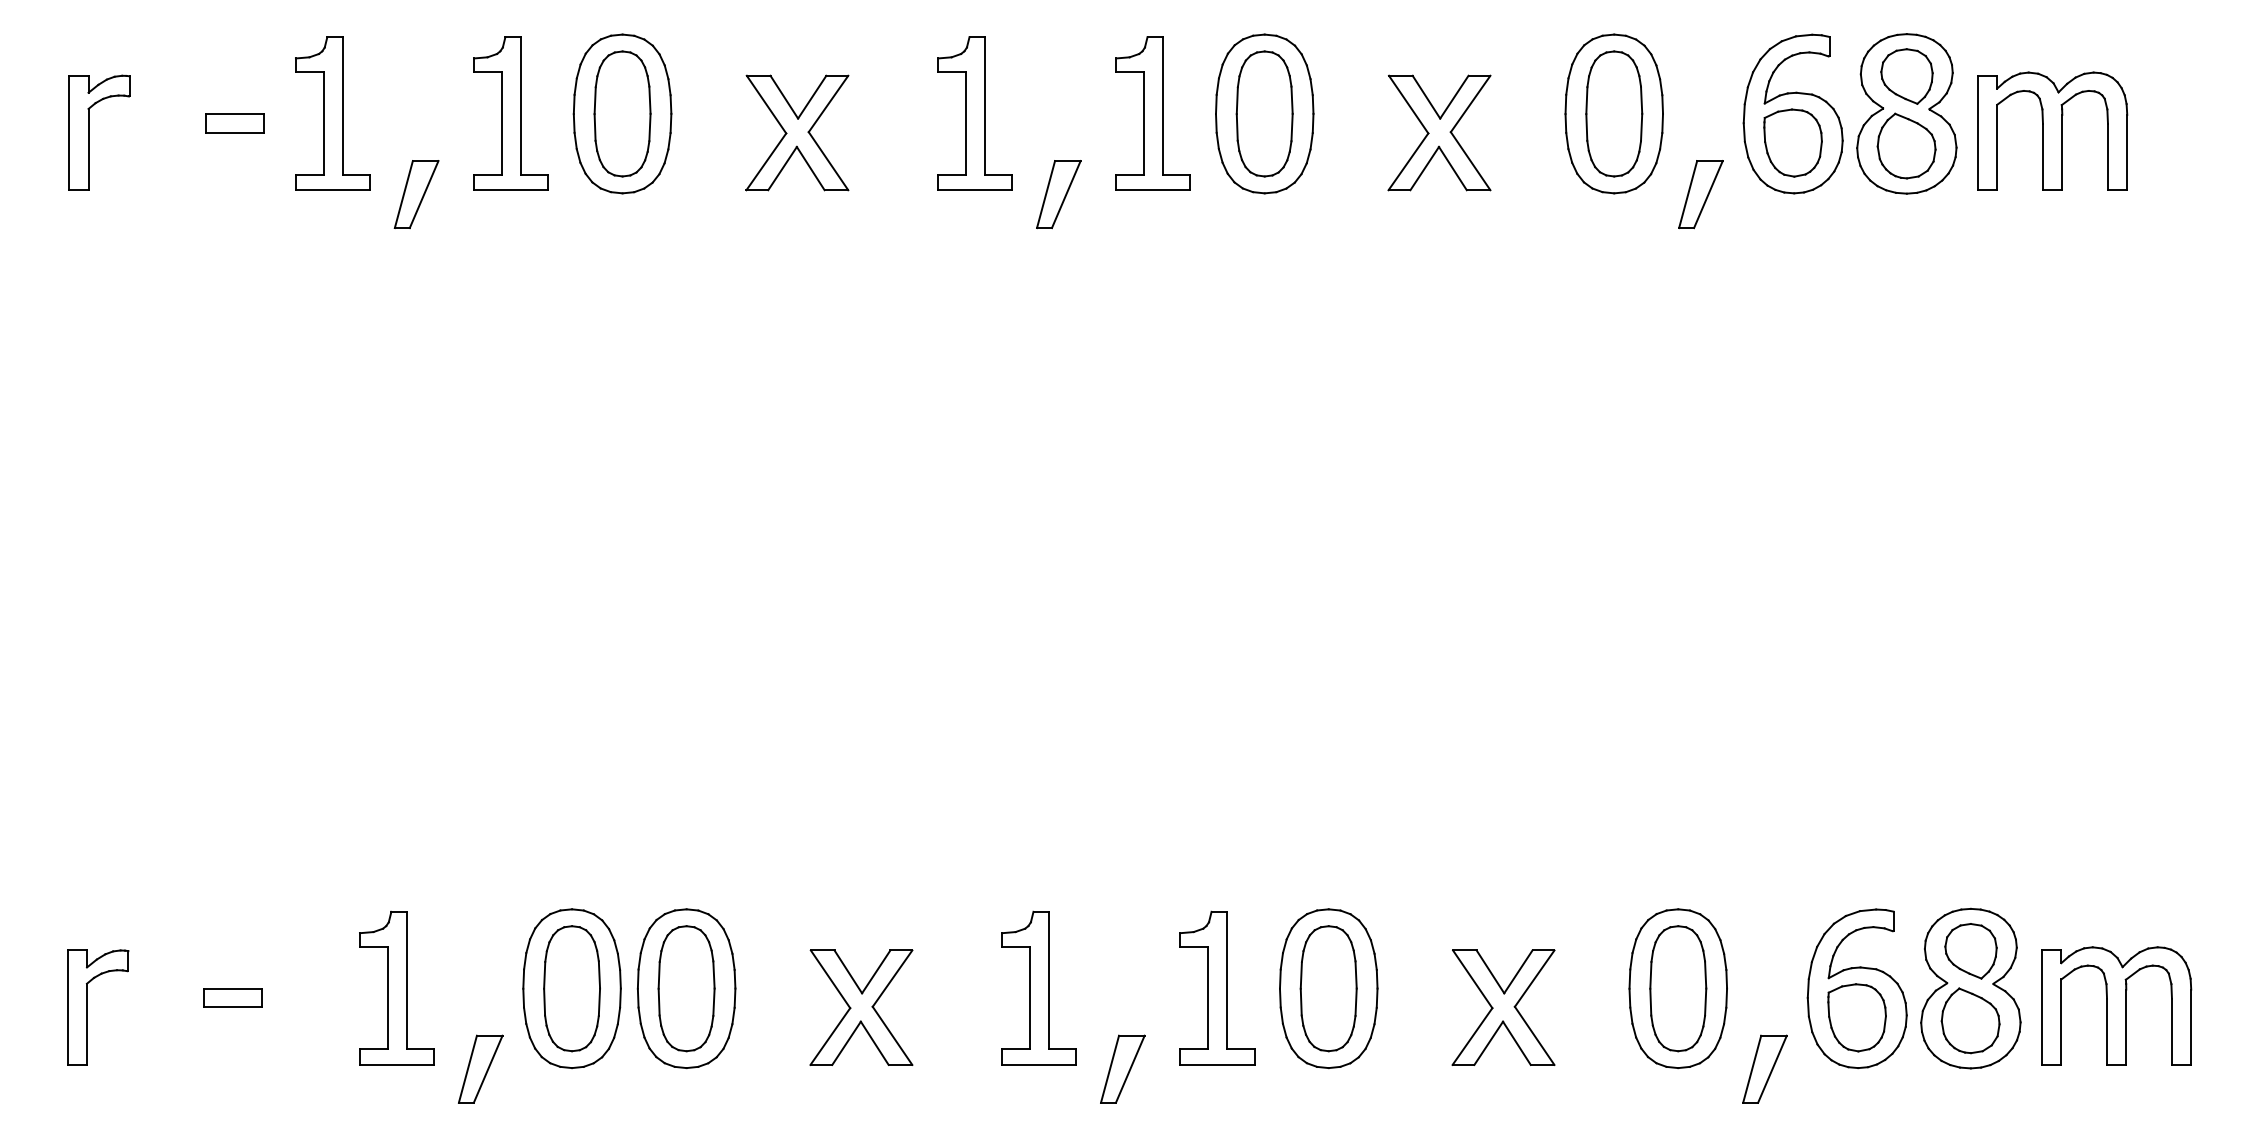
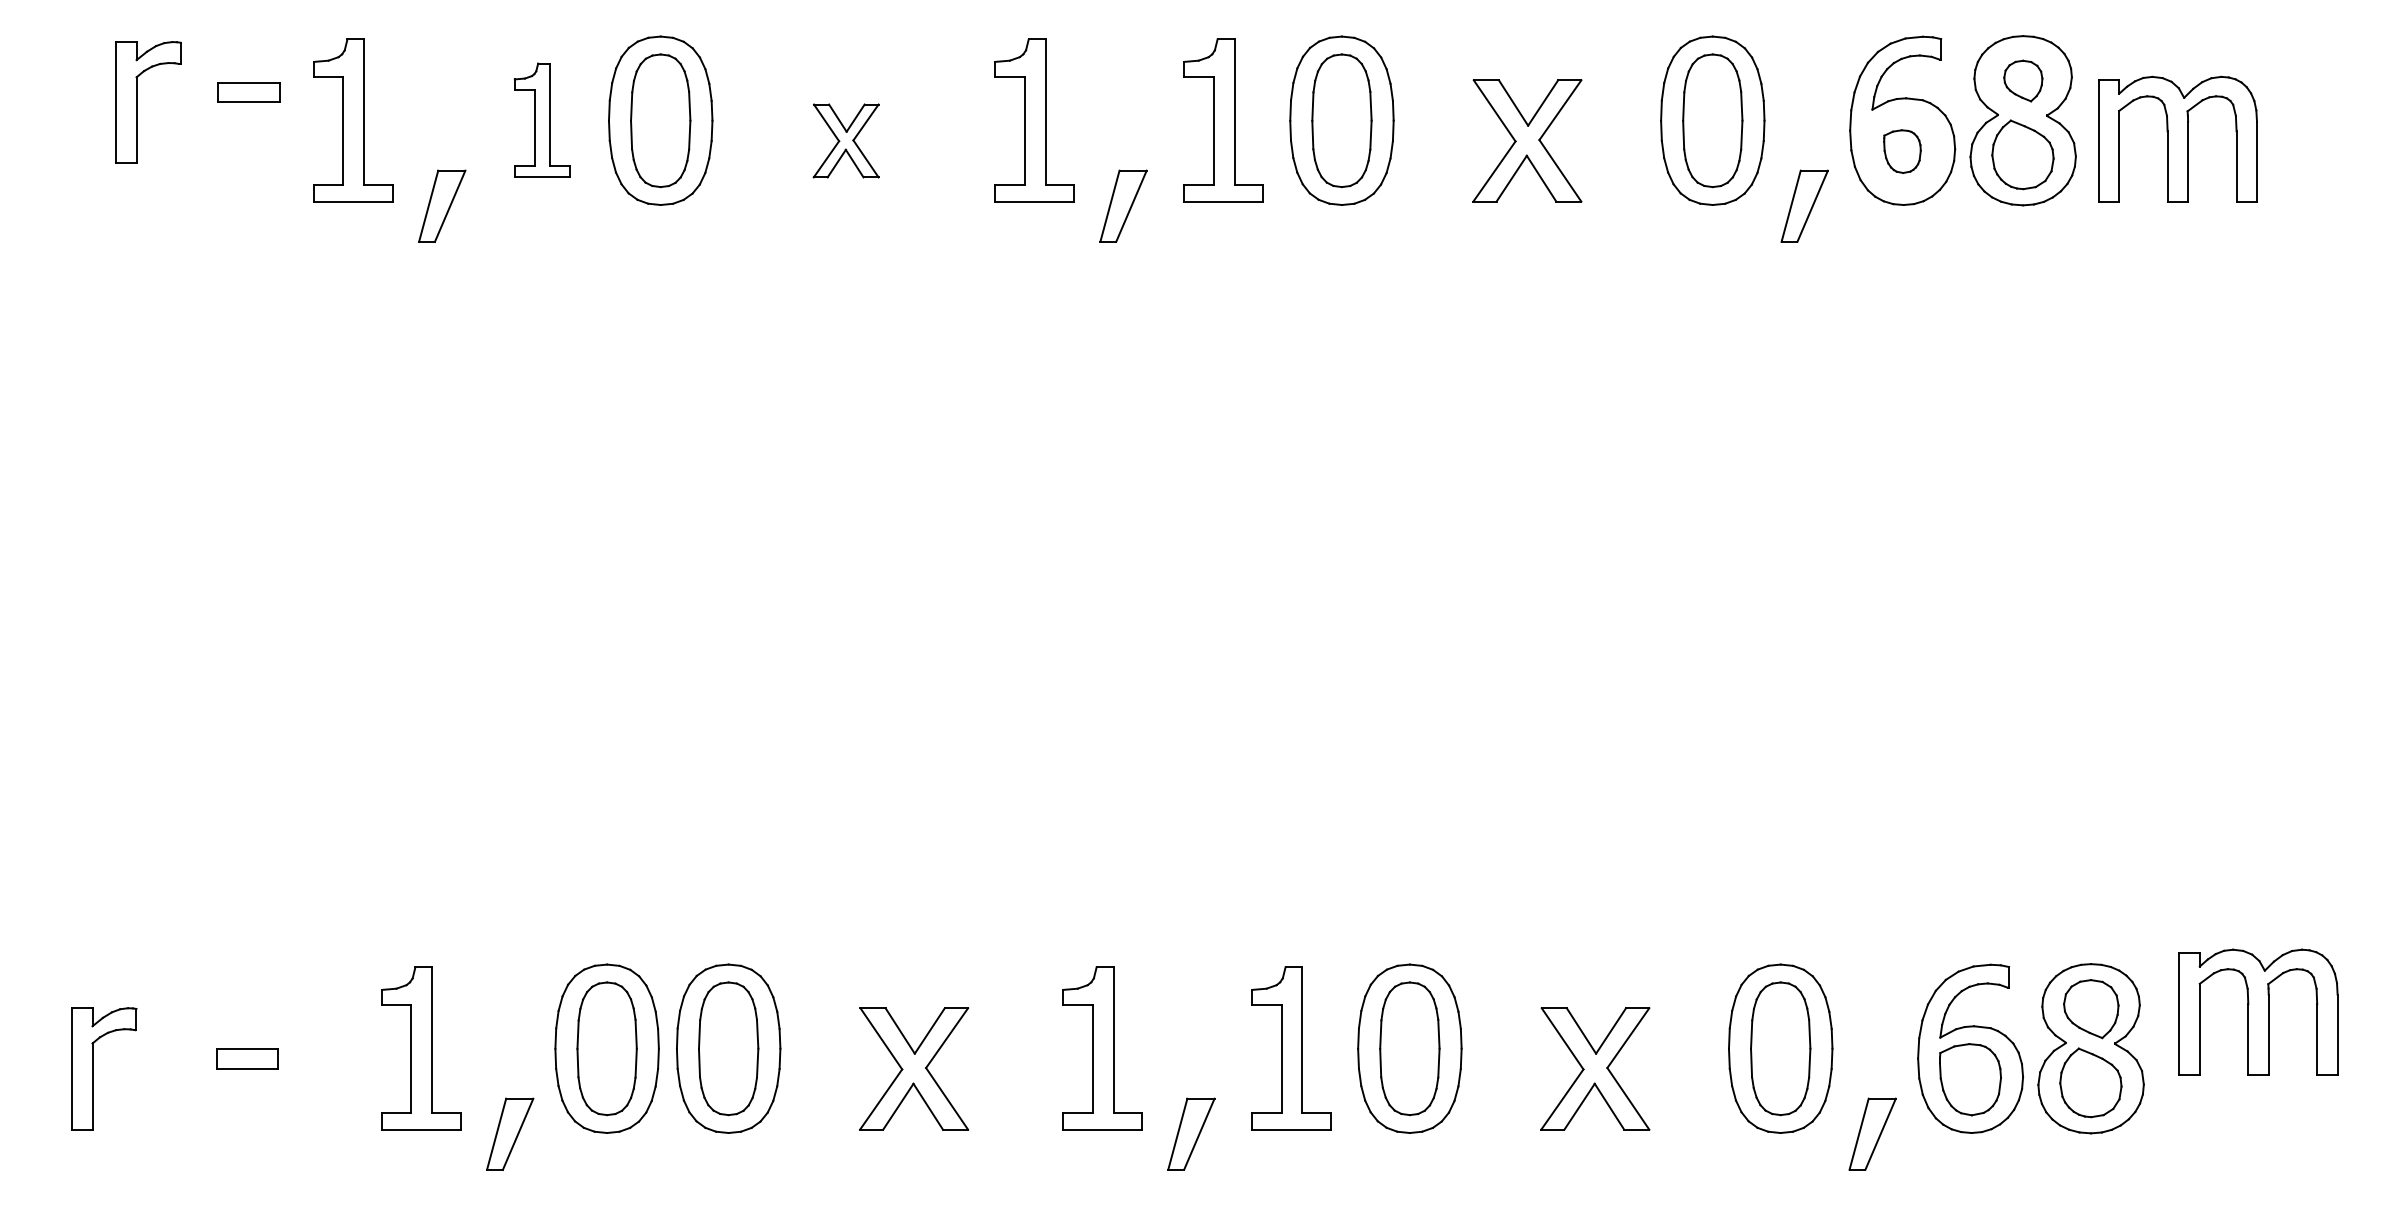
part: (1906, 76) -> (2022, 81), size x0.7
part: (510, 113) -> (541, 120), size x0.7
part: (234, 123) -> (248, 92), moved
part: (89, 132) -> (137, 102), moved
part: (797, 132) -> (846, 140), size x0.6
part: (1792, 142) -> (1901, 151), size x0.6
part: (2116, 1005) -> (2258, 1011), moved

